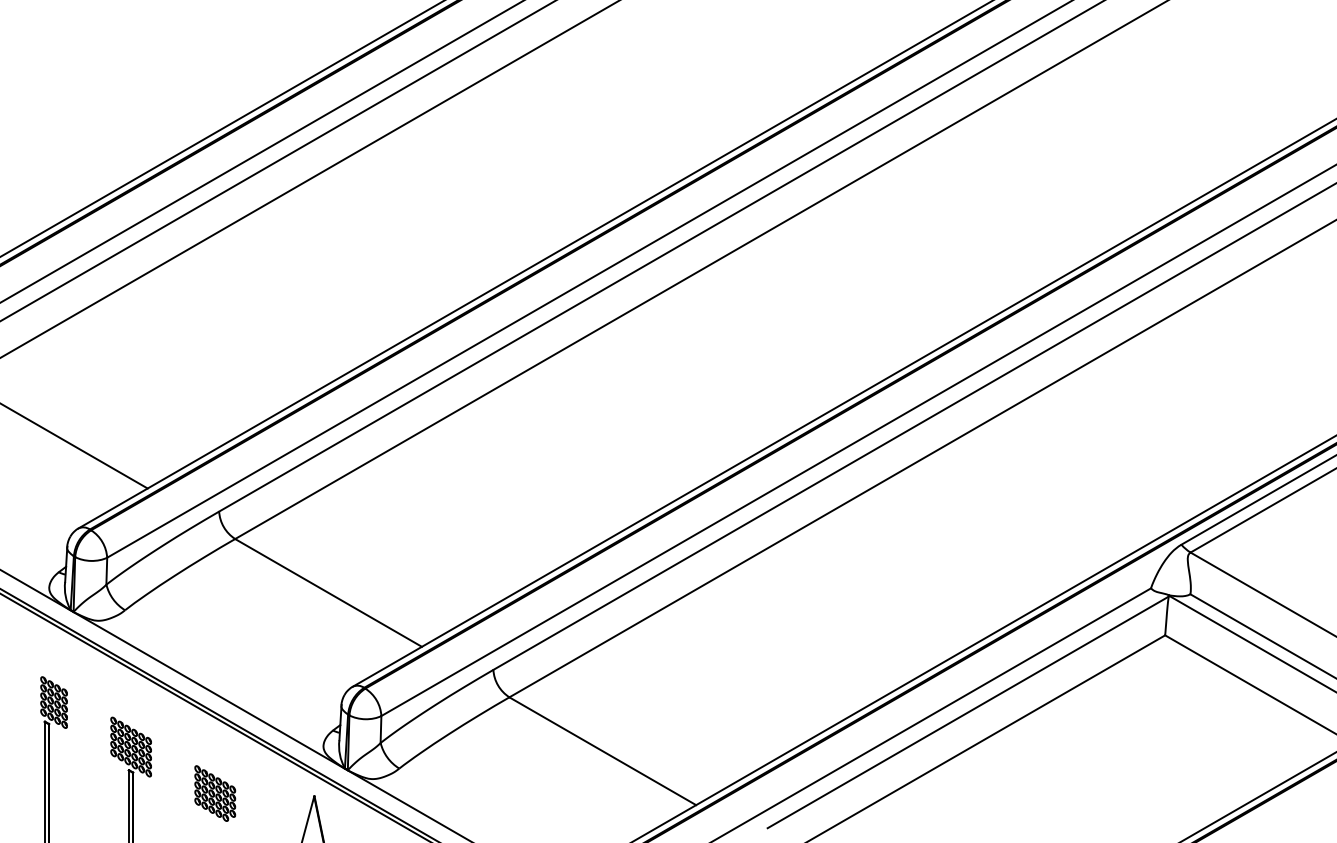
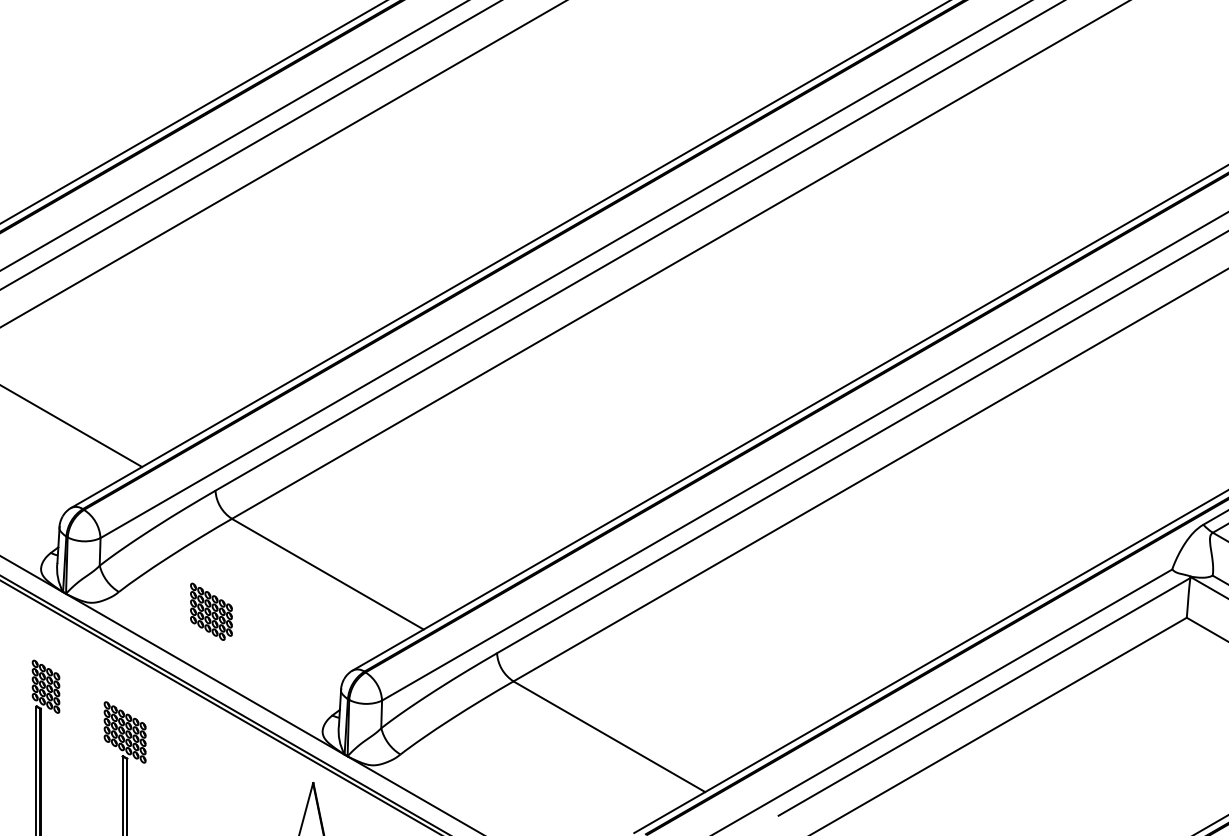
part: (215, 793) -> (211, 611), moved

